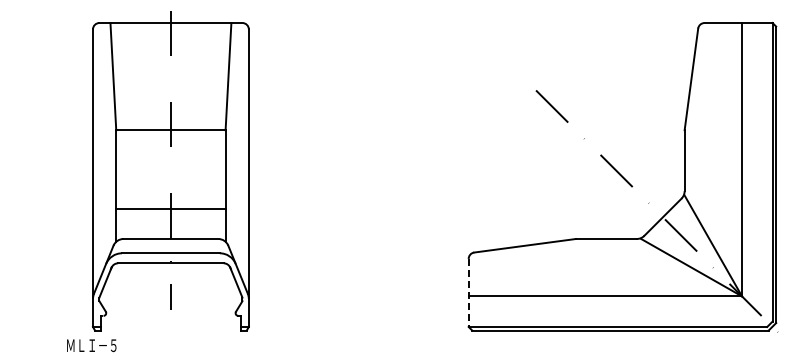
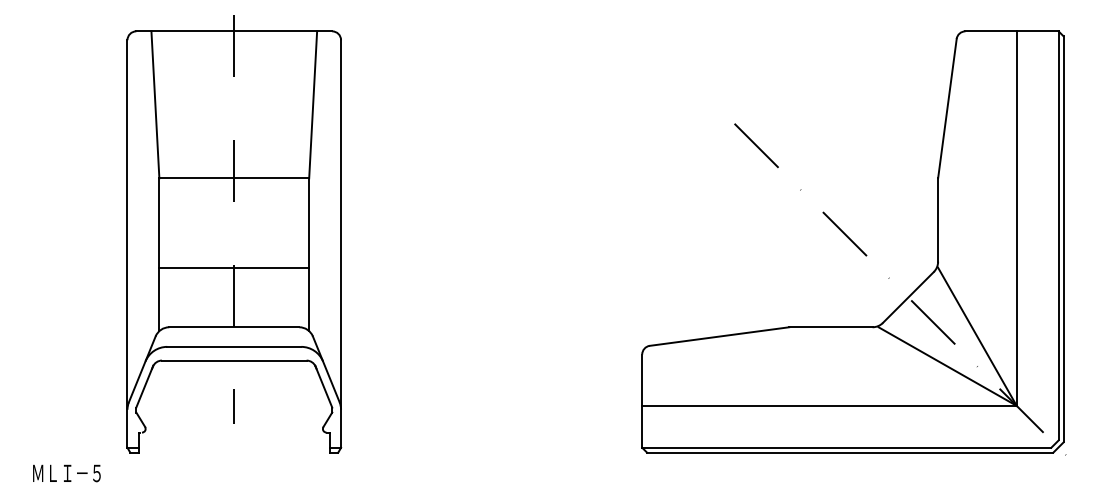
line: (170, 209) -> (233, 269), moved
line: (468, 293) -> (641, 401), dashed -> solid
text: (91, 345) -> (66, 473), moved

